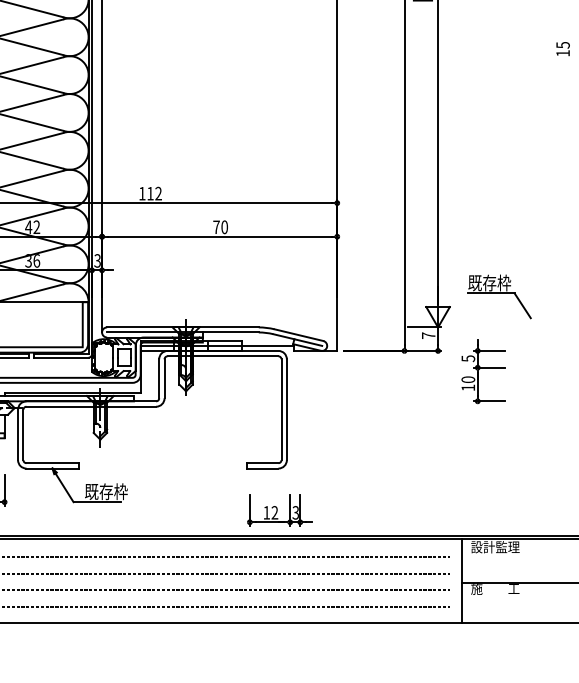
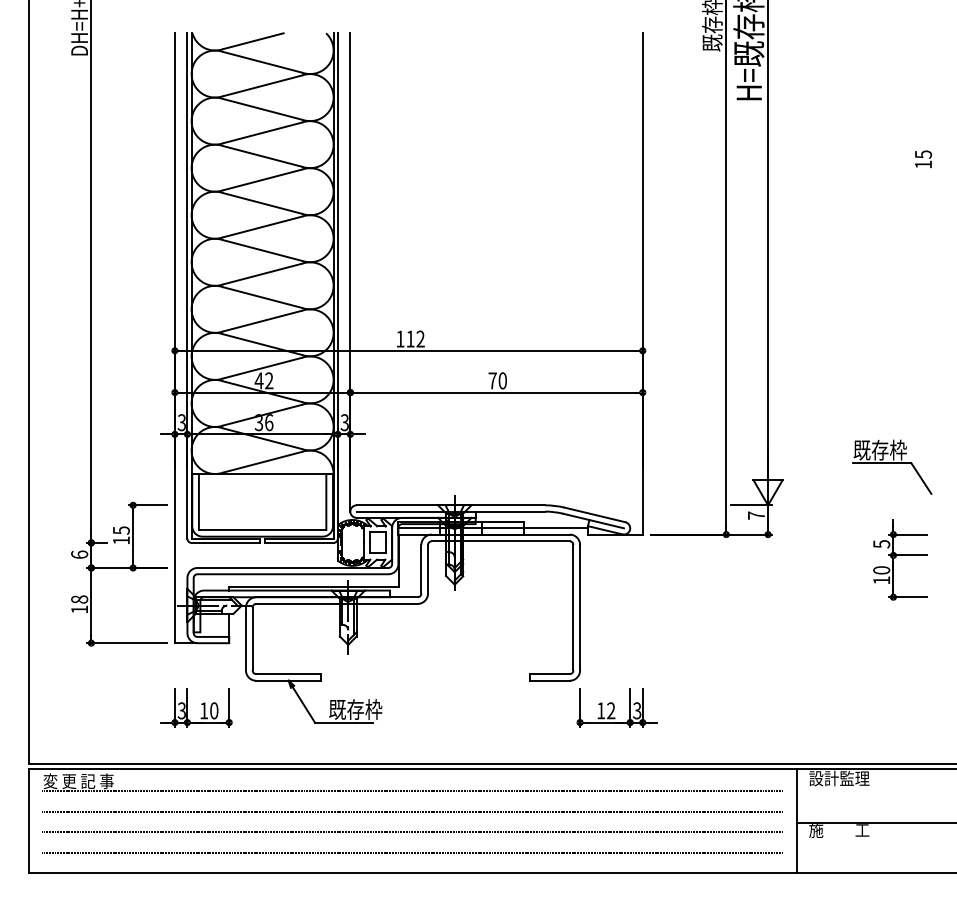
part: (499, 296) -> (892, 466), moved
part: (483, 370) -> (900, 559), moved
part: (279, 510) -> (616, 707), moved

